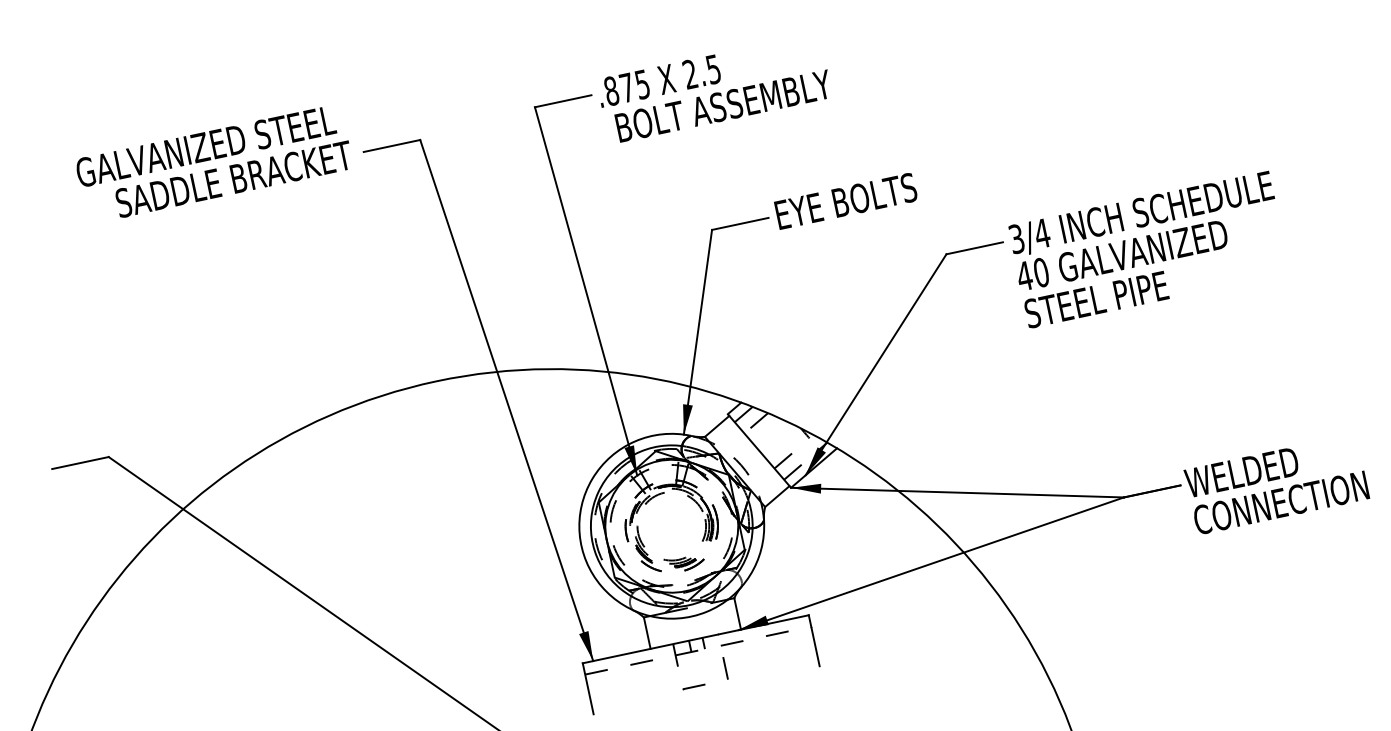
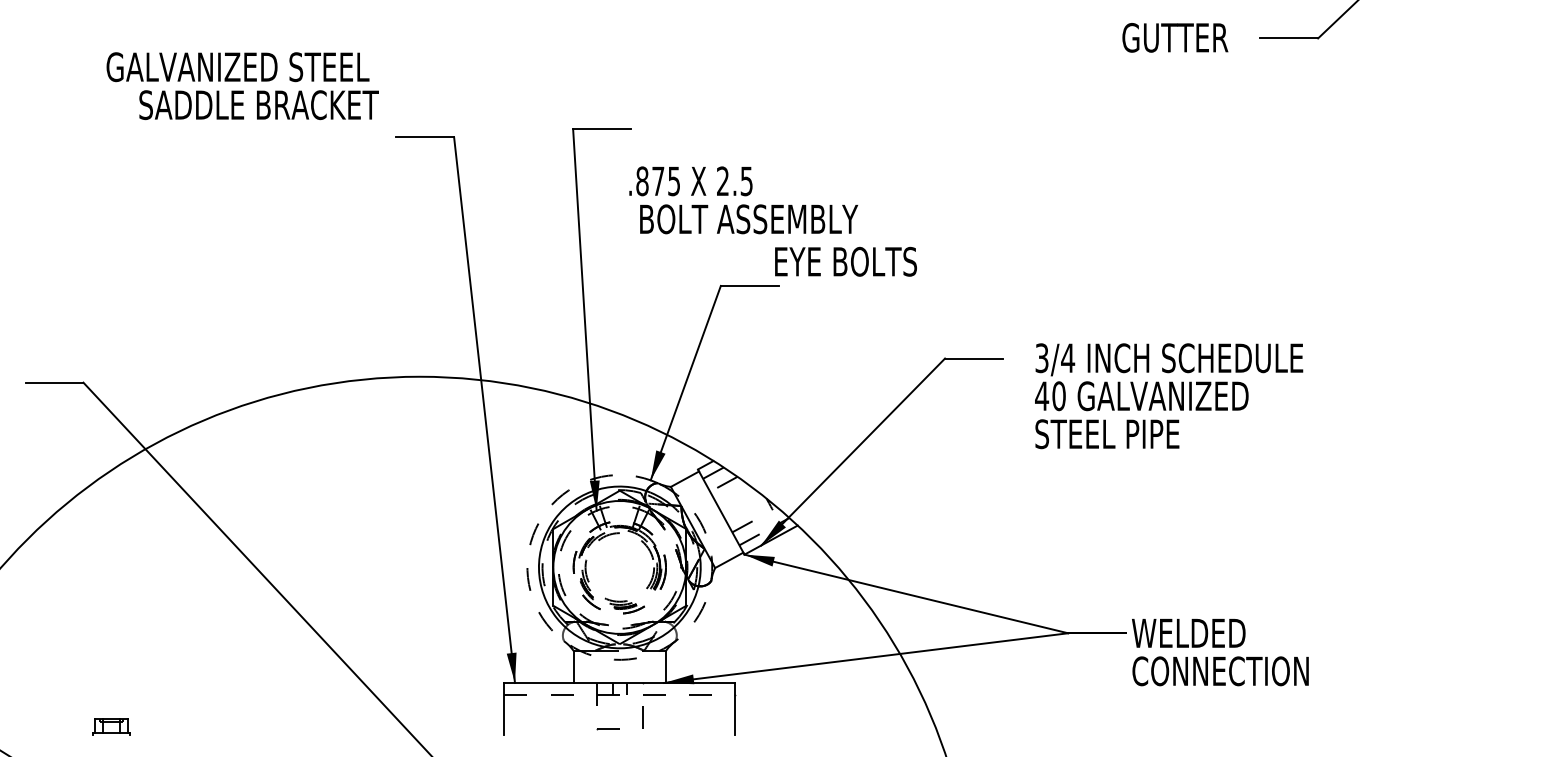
text: (714, 88) -> (743, 200), moved
text: (214, 164) -> (242, 86), moved
text: (845, 201) -> (845, 261), moved
text: (1149, 249) -> (1169, 396), moved
arc: (601, 586) -> (538, 611), solid -> dashed

